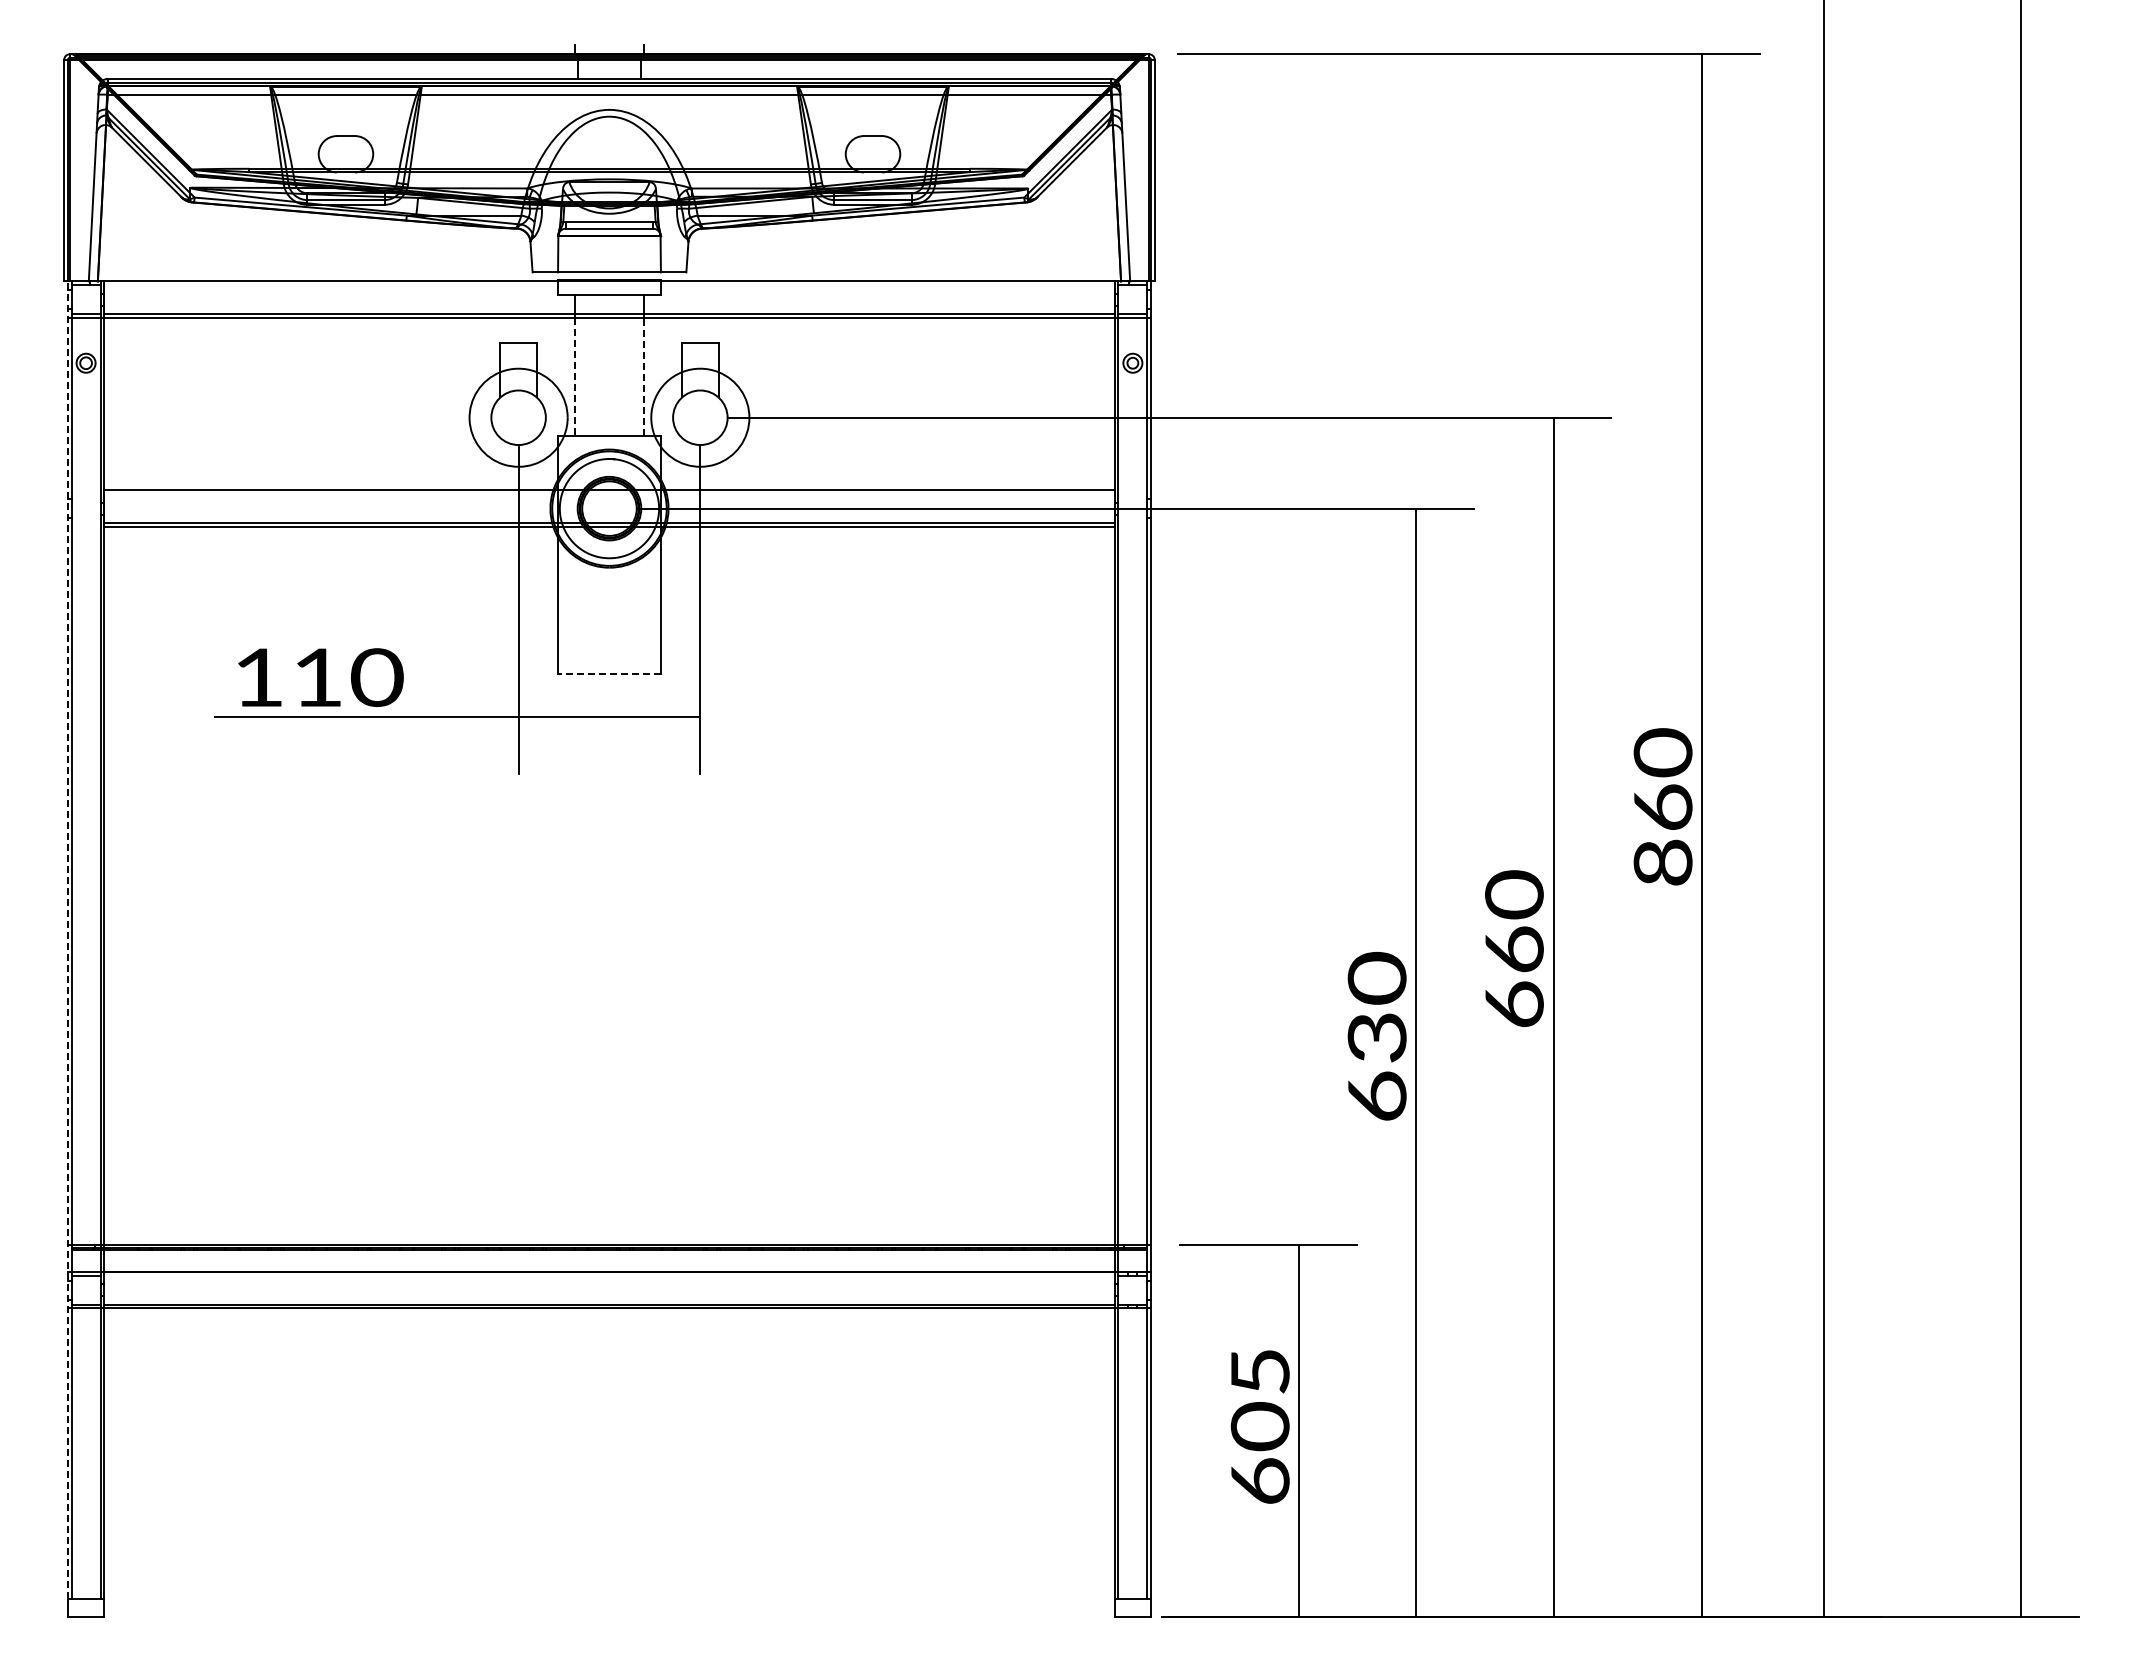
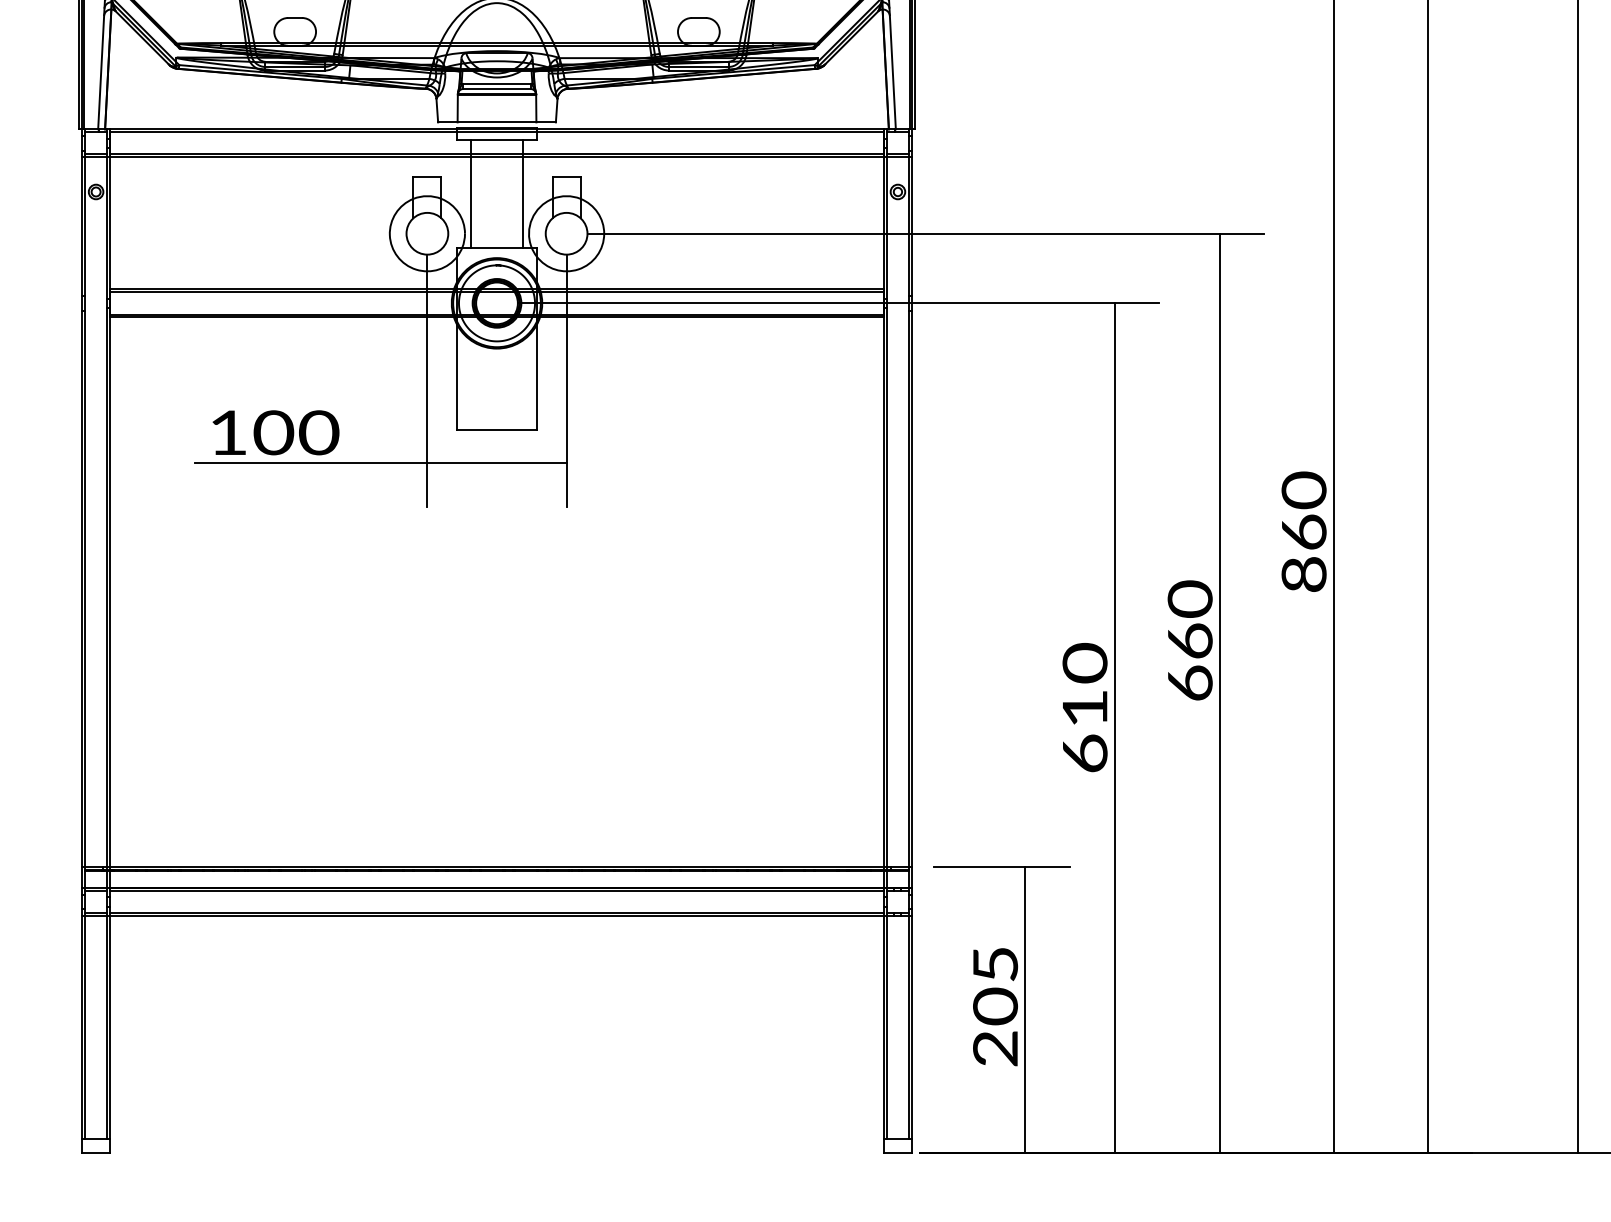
line: (609, 285) -> (497, 132), added
line: (643, 376) -> (523, 202), dashed -> solid
line: (575, 377) -> (470, 202), dashed -> solid
line: (609, 494) -> (497, 292), added
line: (609, 673) -> (497, 429), dashed -> solid
text: (317, 677) -> (273, 432), 110 -> 100
line: (67, 940) -> (81, 634), dashed -> solid
text: (1376, 1037) -> (1084, 708), 630 -> 610
line: (609, 1275) -> (497, 890), added
text: (1259, 1481) -> (994, 1048), 605 -> 205

